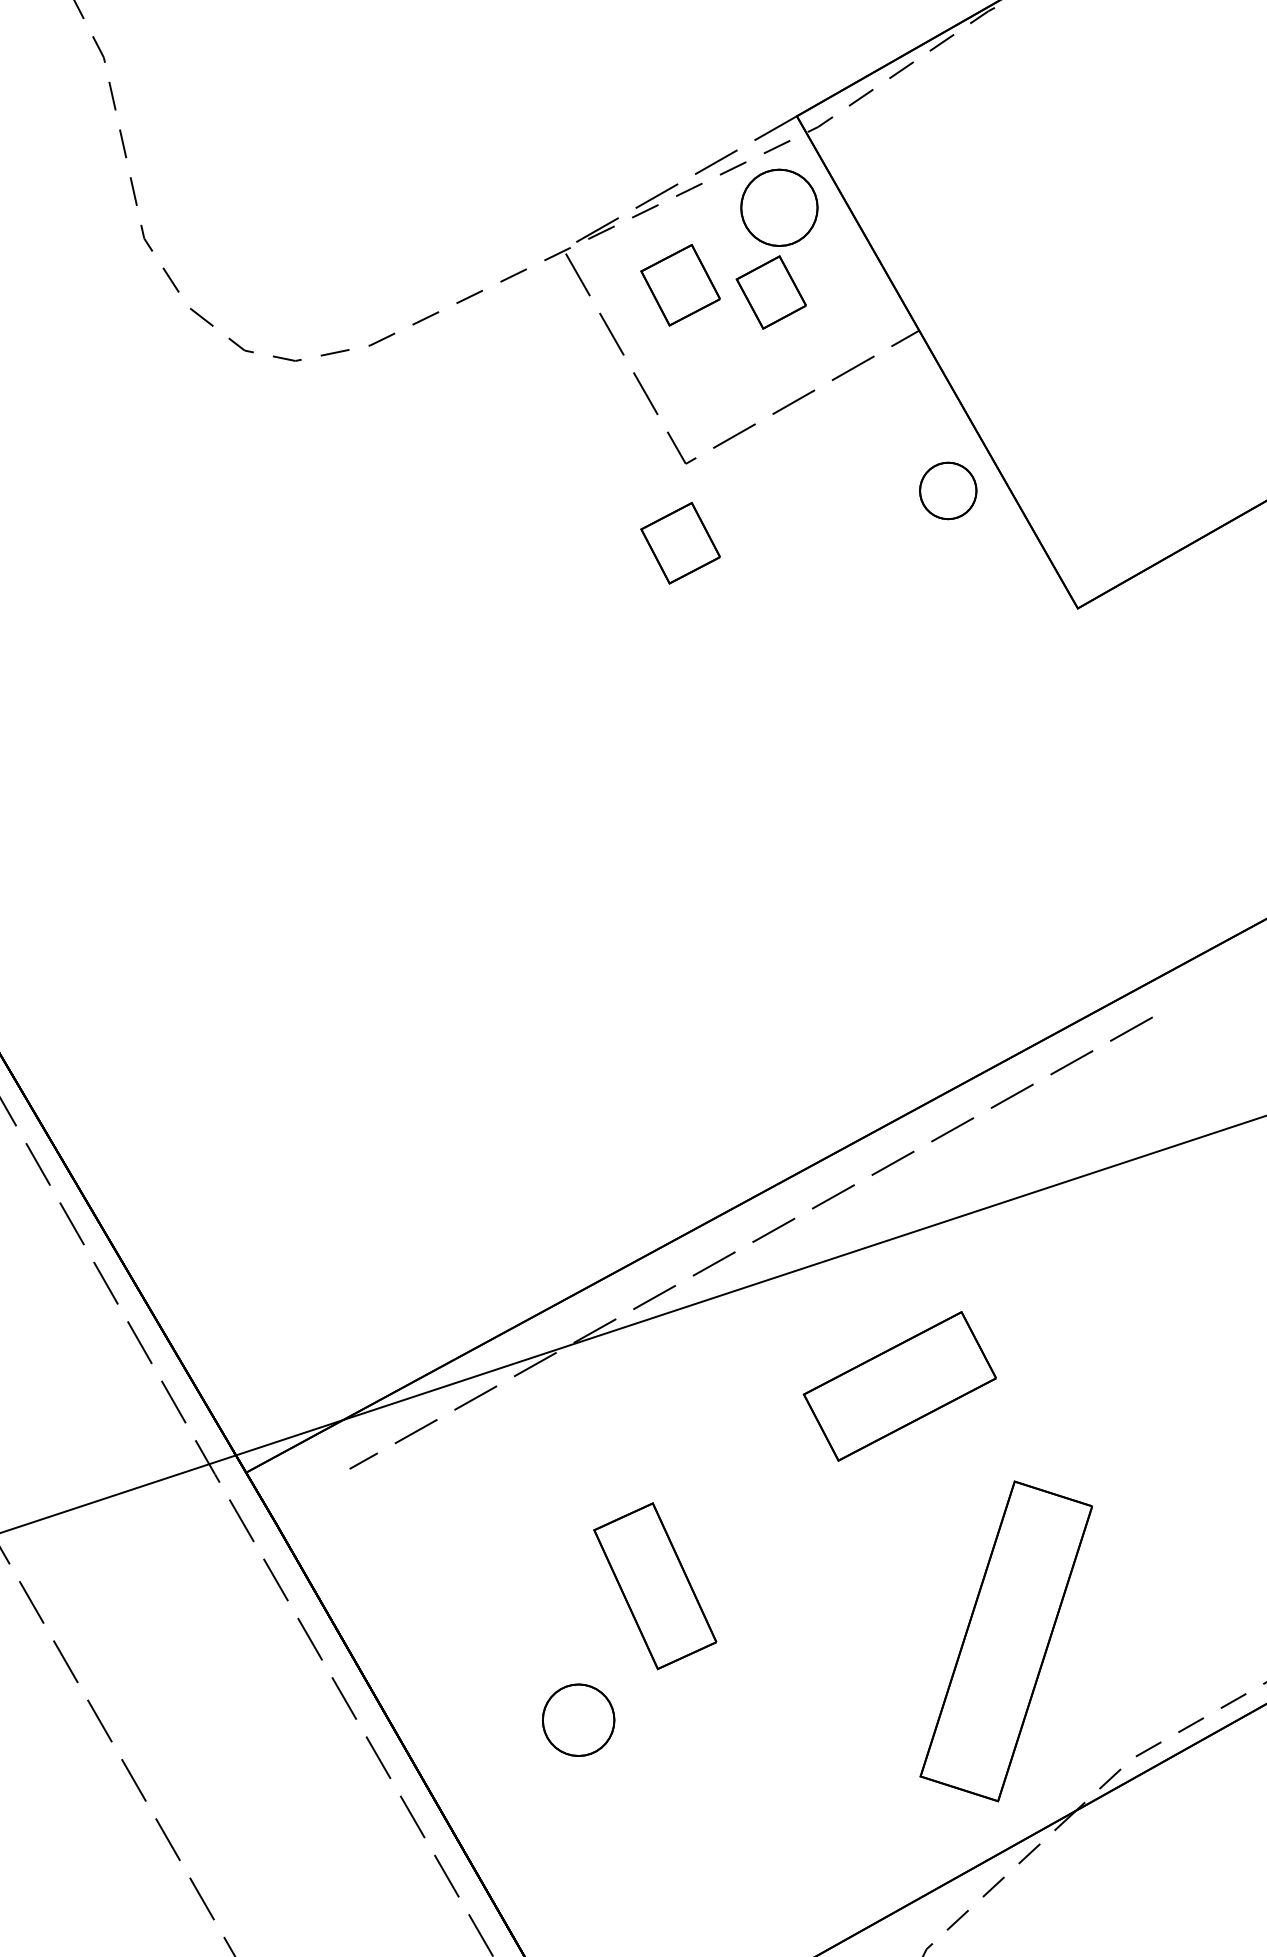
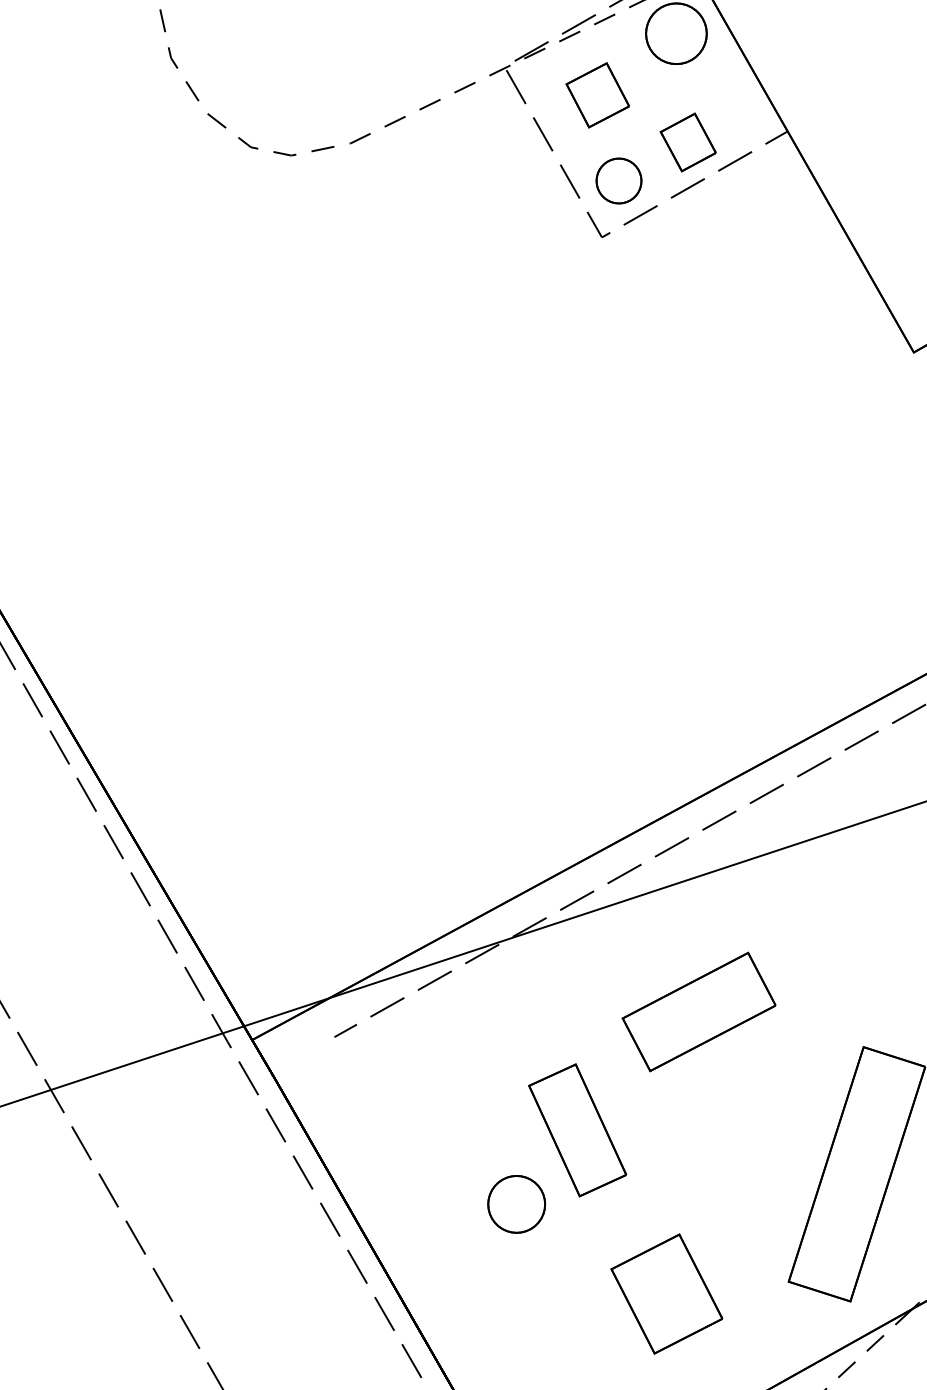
part: (770, 292) -> (687, 142), moved
part: (948, 490) -> (619, 180), moved
part: (680, 542) -> (597, 300), removed
part: (899, 1386) -> (698, 1012), moved
part: (578, 1719) -> (516, 1203), moved
part: (766, 1791) -> (666, 1293), added

